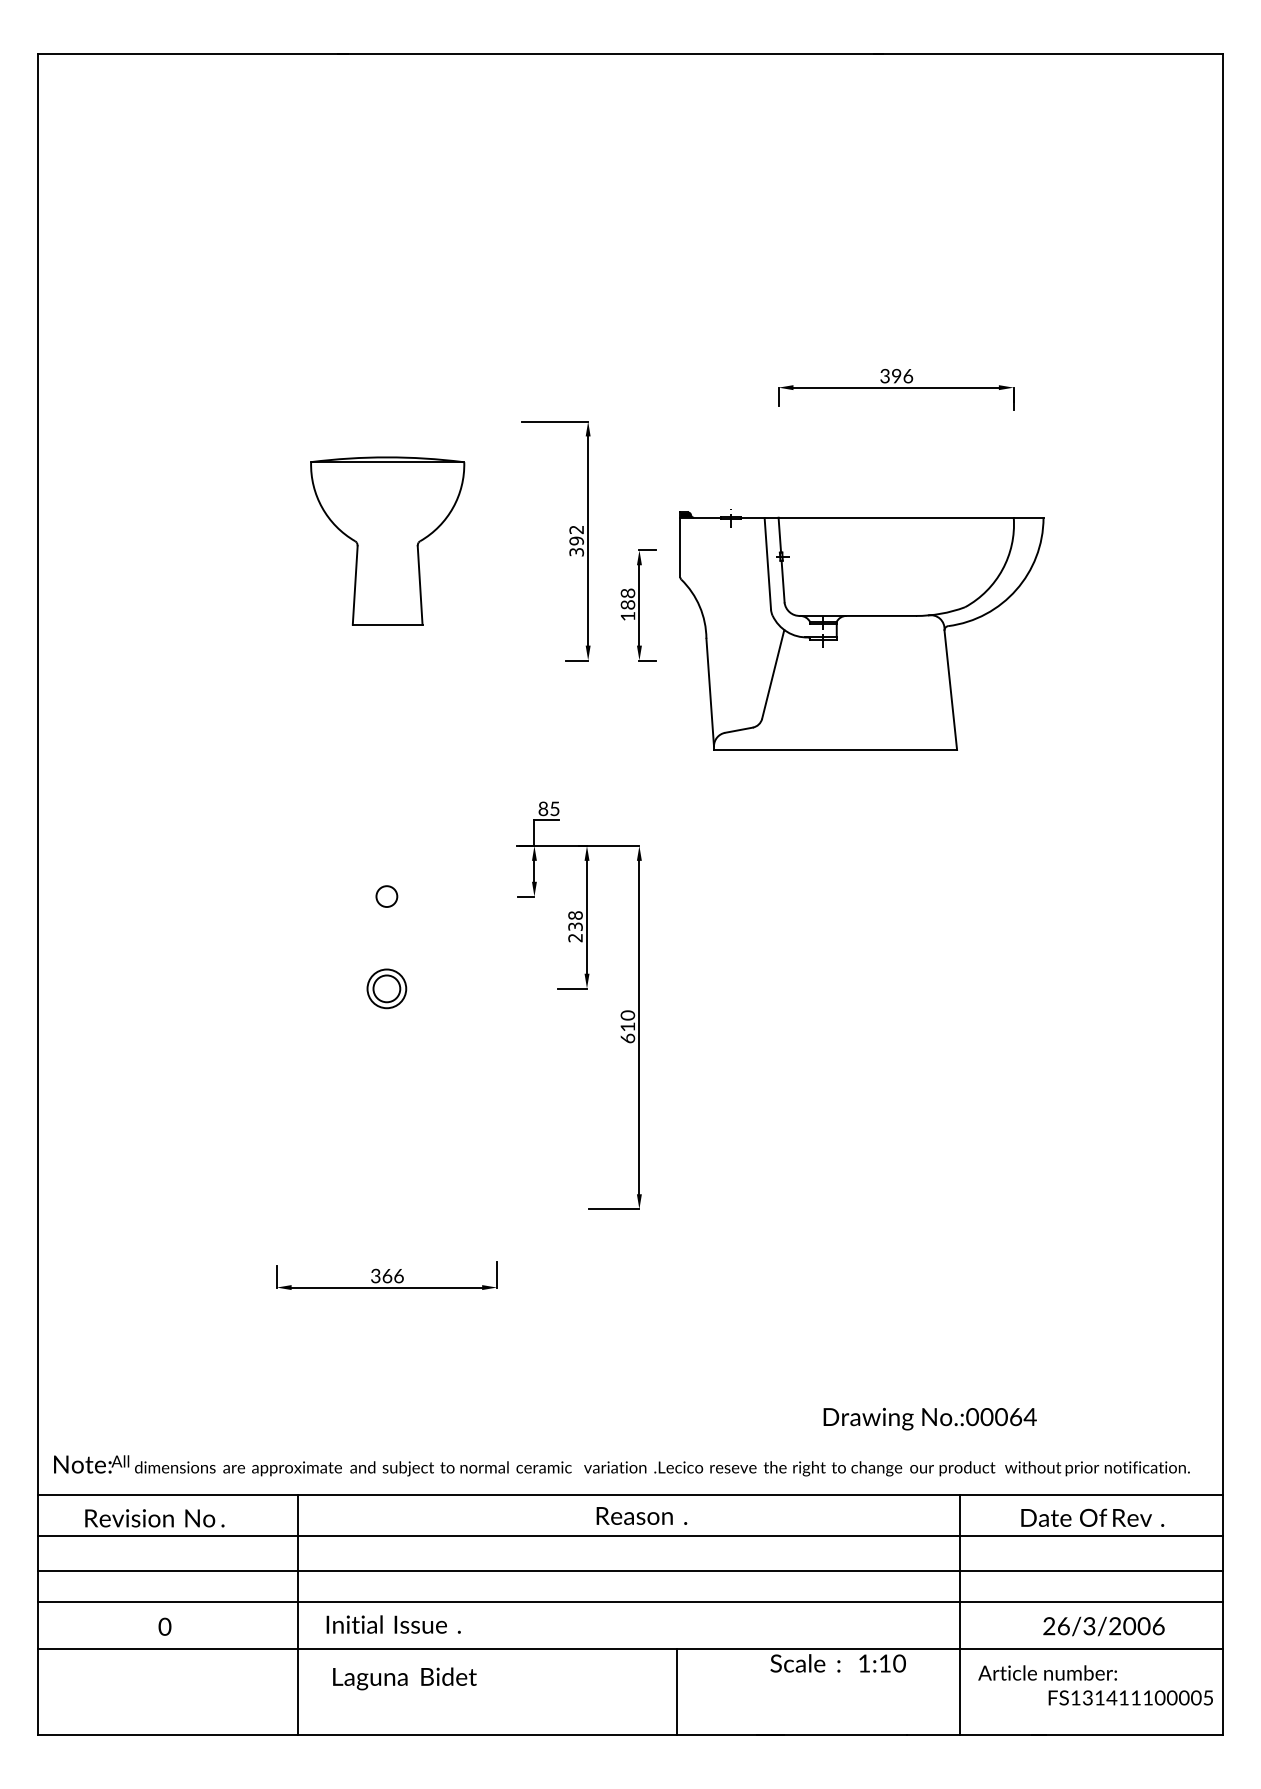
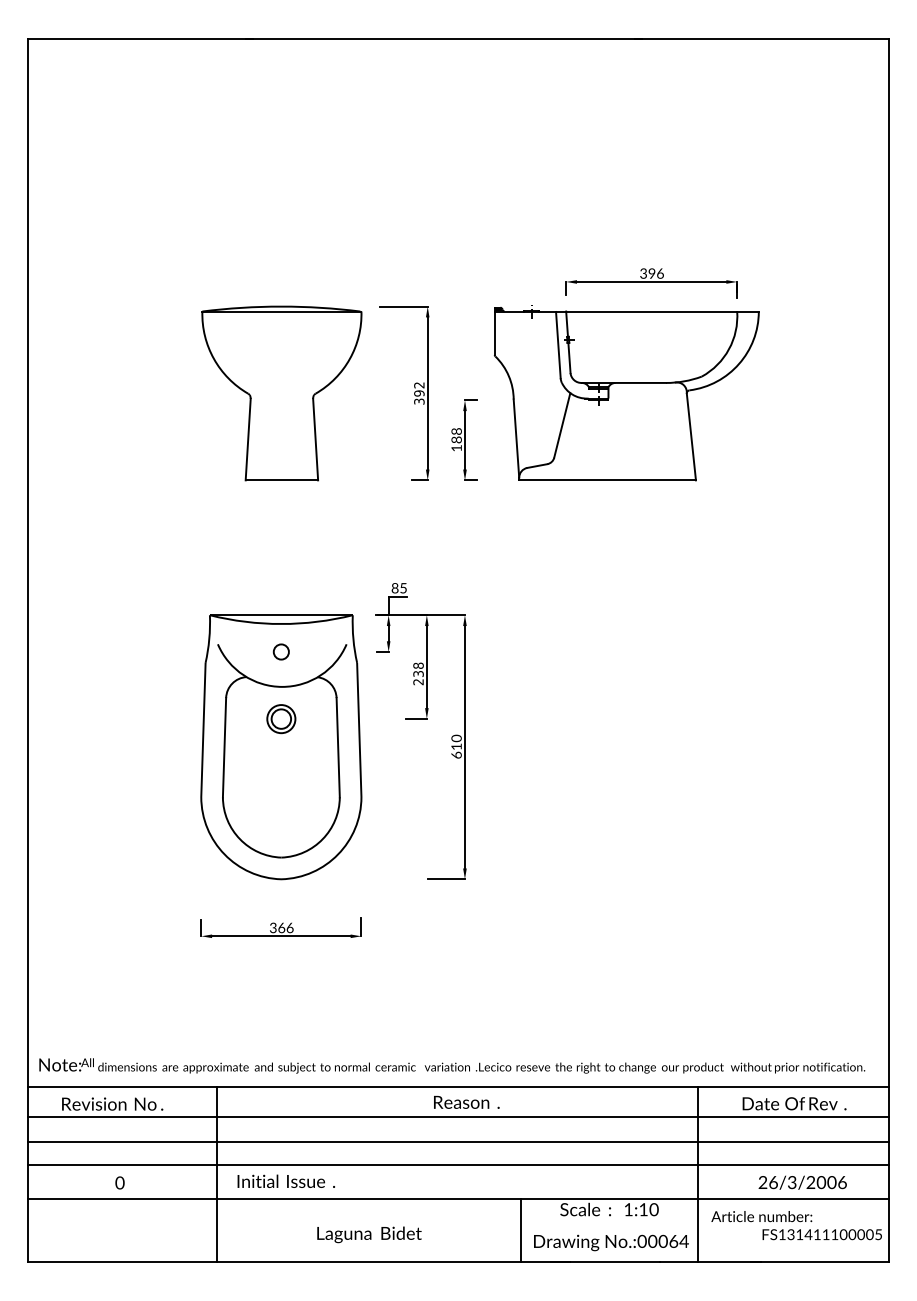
part: (387, 541) -> (281, 393), size x1.43
part: (861, 630) -> (626, 393), moved
part: (387, 1027) -> (281, 747), added
text: (930, 1418) -> (611, 1242), moved
text: (404, 1678) -> (369, 1234), moved
line: (677, 1692) -> (521, 1230), moved

